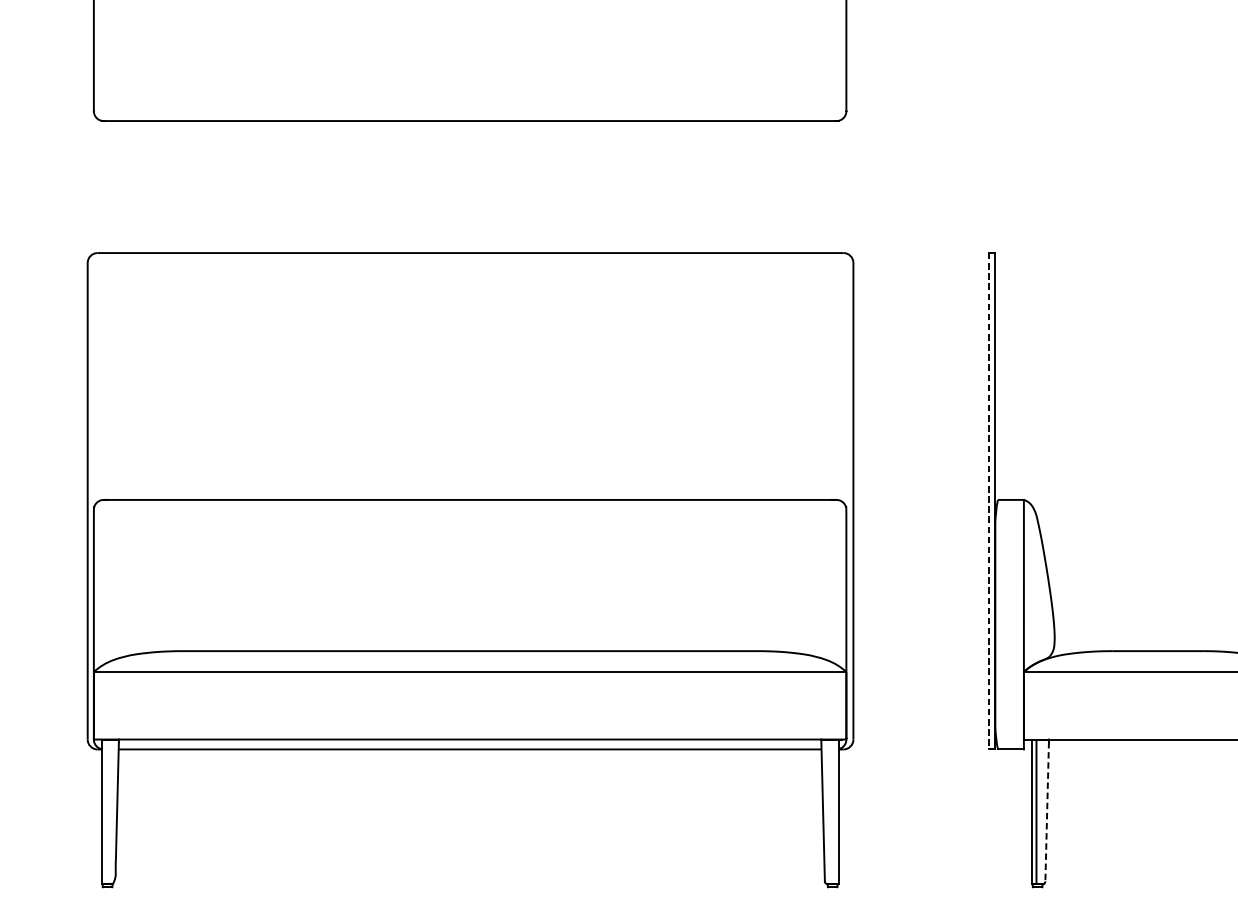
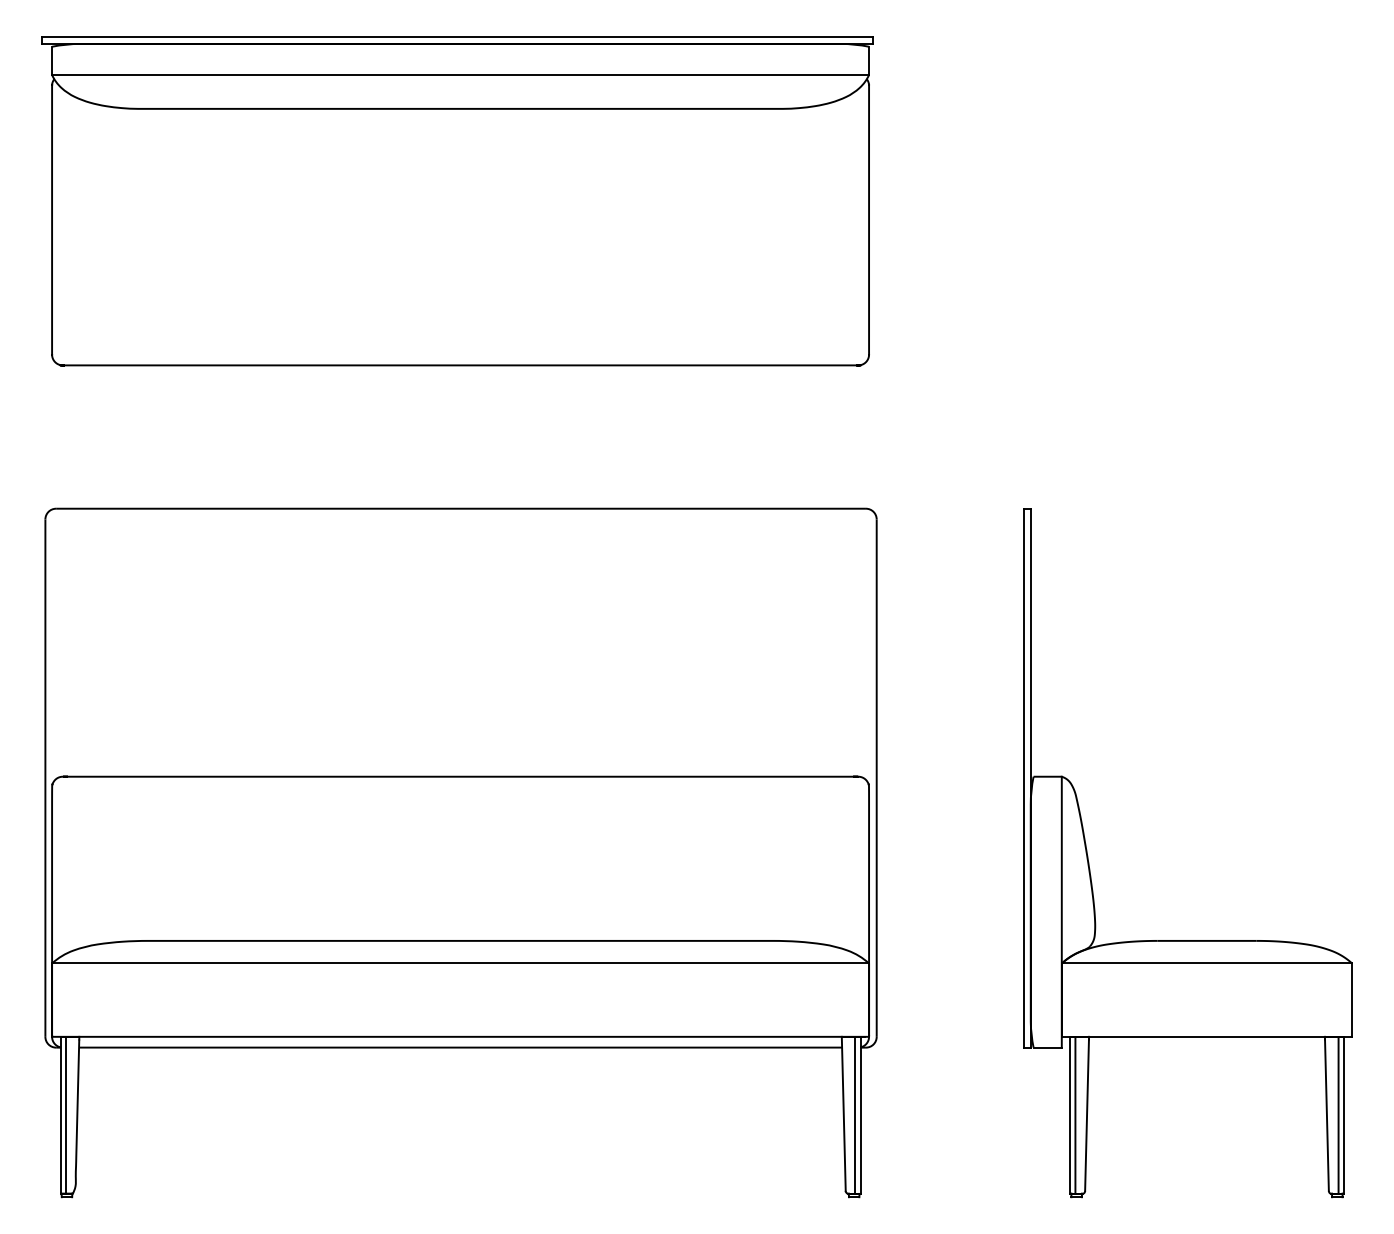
line: (988, 501) -> (1023, 778), dashed -> solid
line: (106, 811) -> (65, 1114), added
line: (833, 811) -> (855, 1114), added
line: (1047, 811) -> (1087, 1115), dashed -> solid

